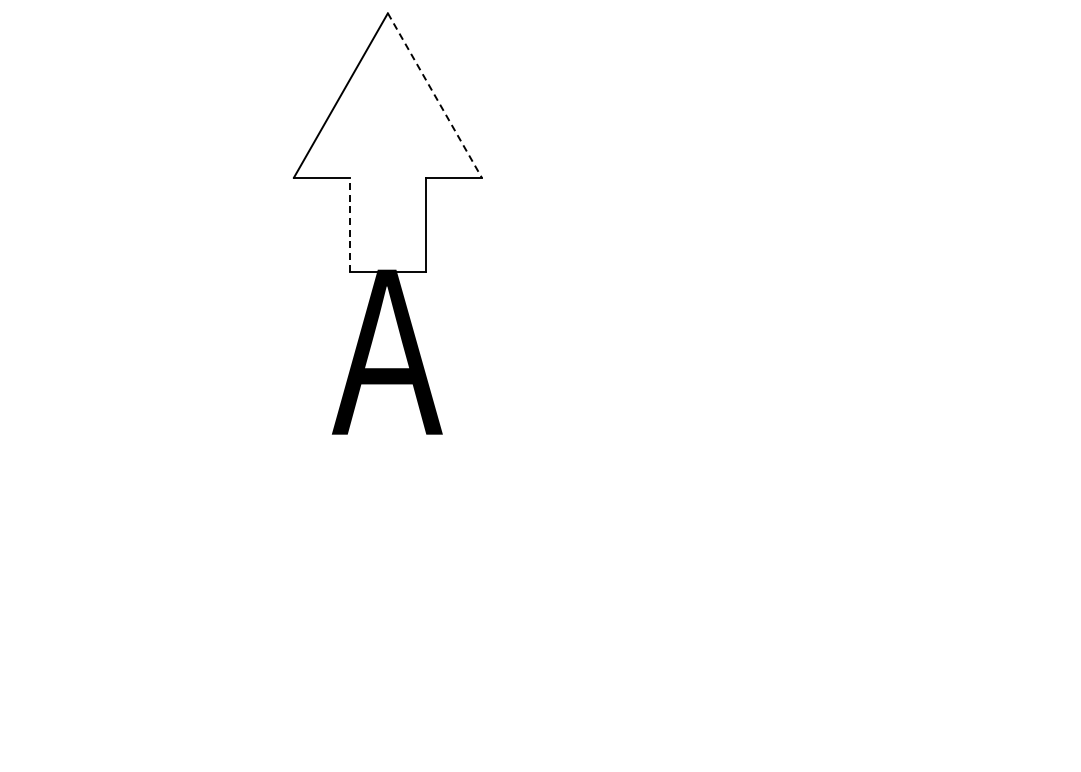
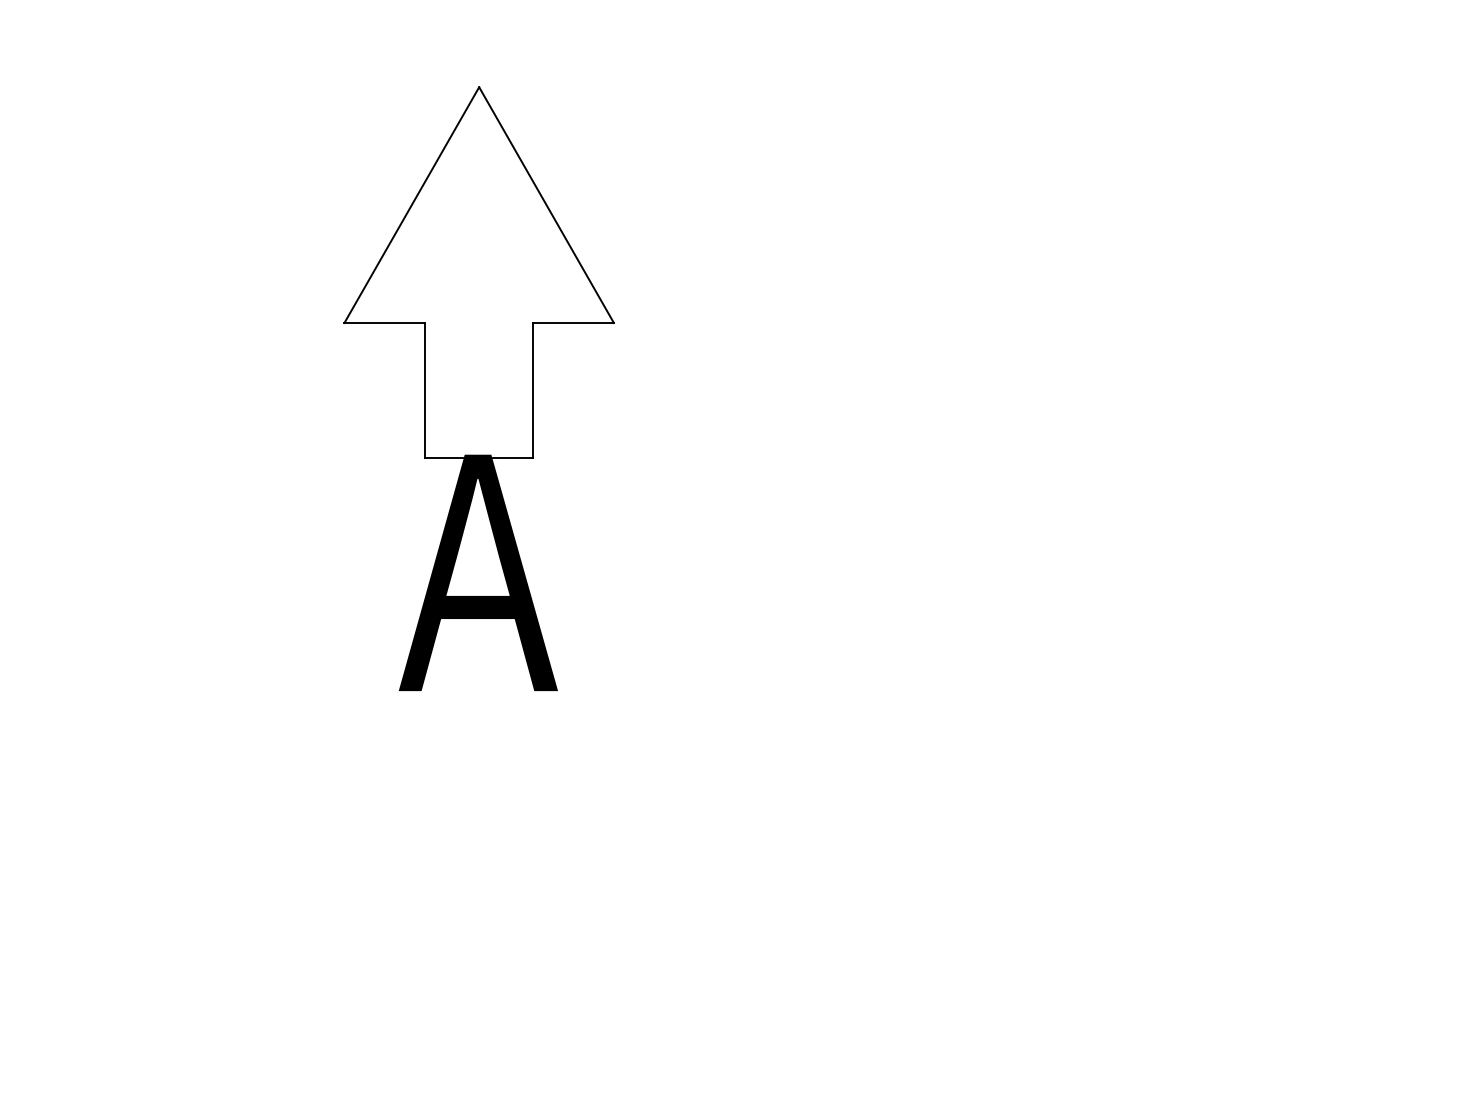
line: (434, 95) -> (545, 205), dashed -> solid
line: (350, 224) -> (425, 389), dashed -> solid

